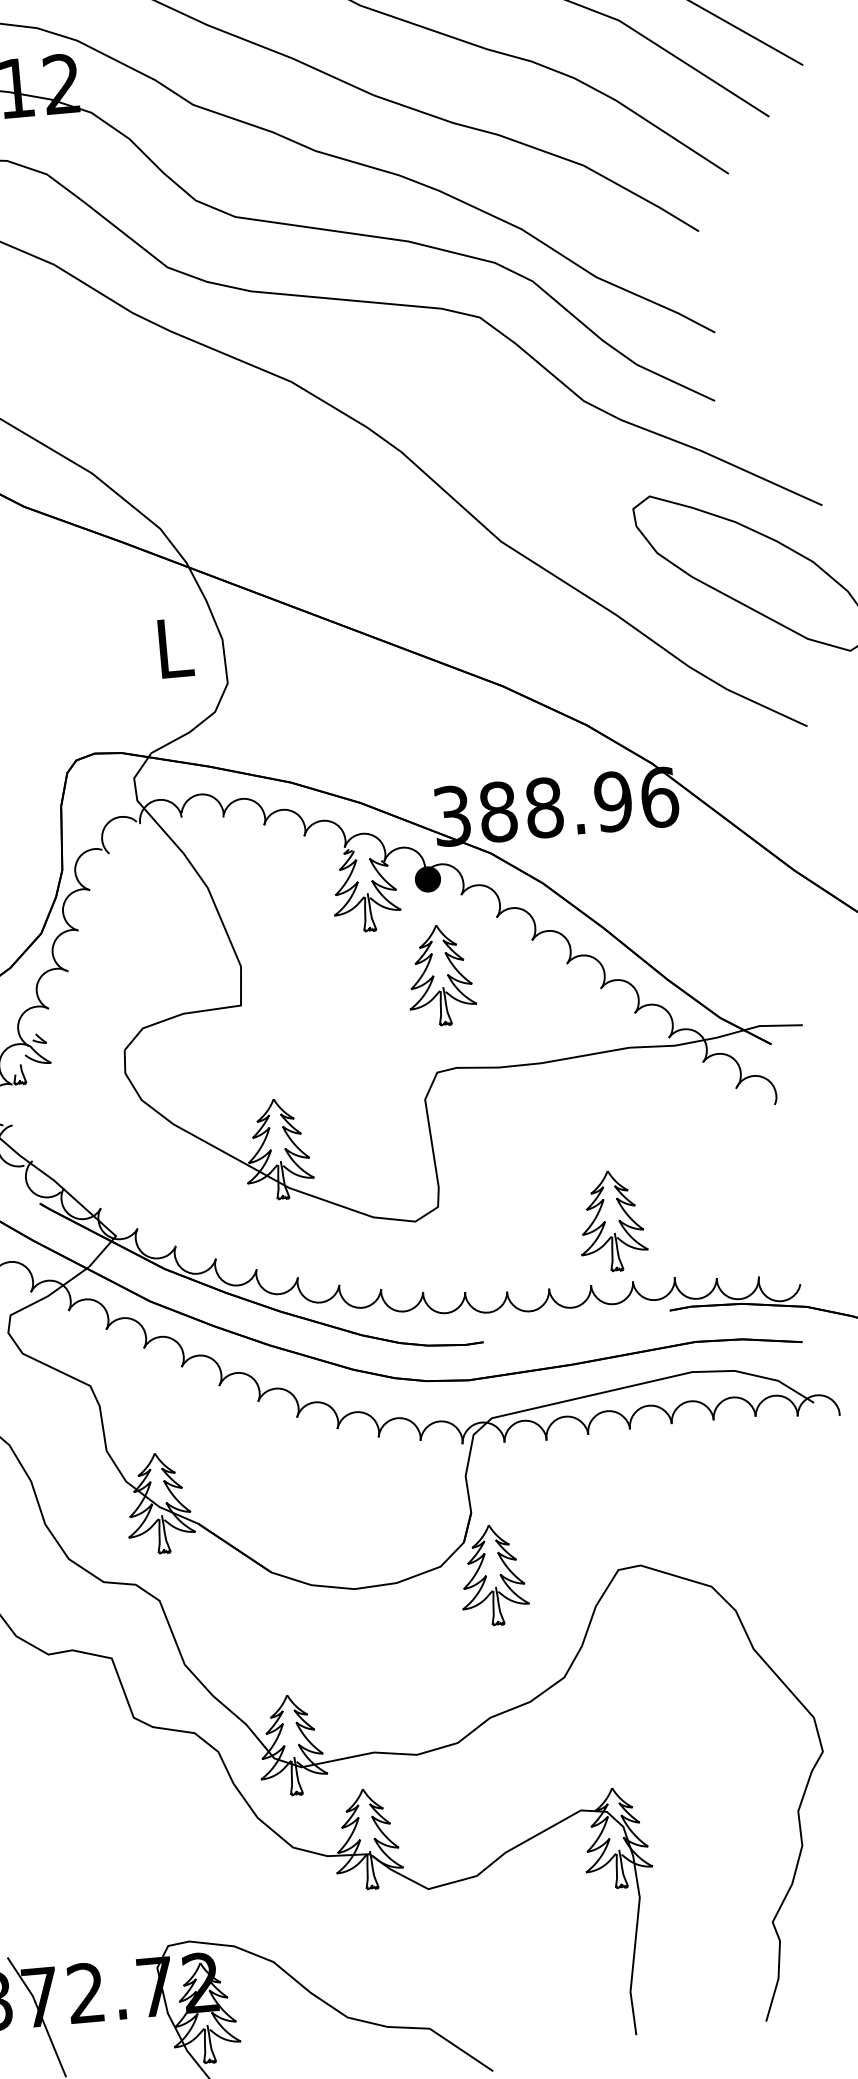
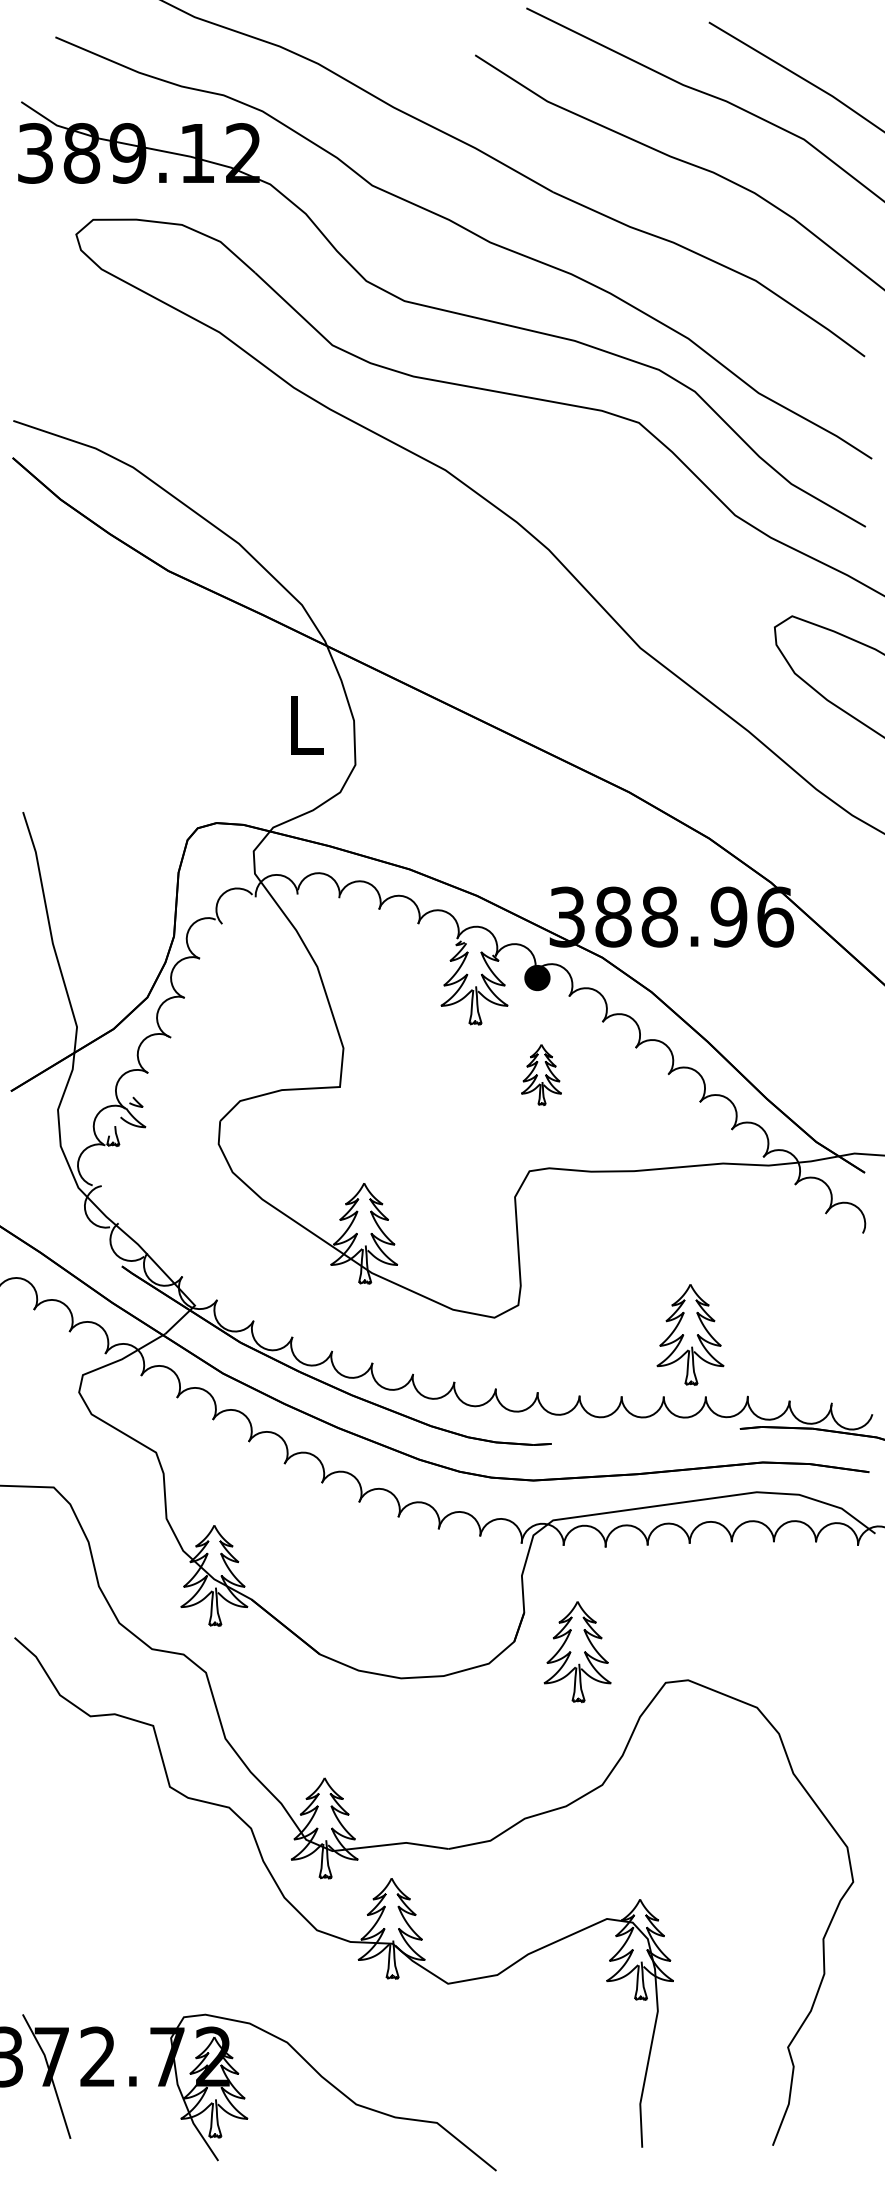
part: (440, 975) -> (541, 1074), size x0.6
part: (493, 1575) -> (577, 1652), moved

